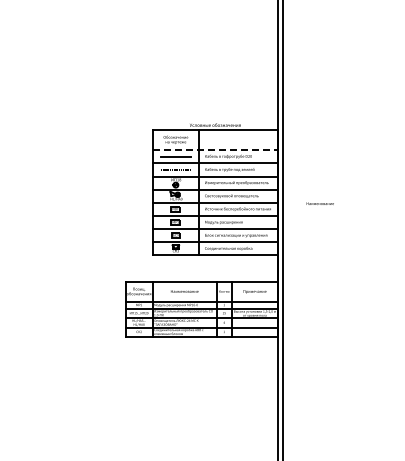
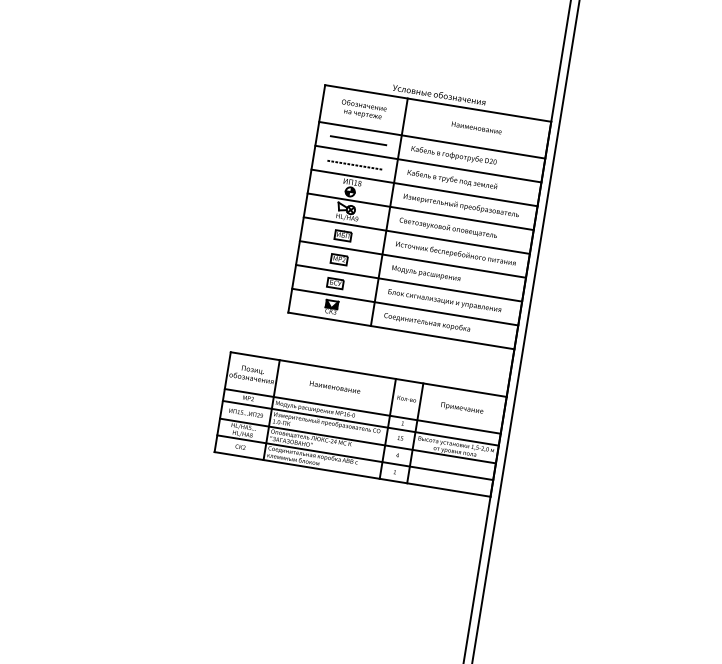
line: (215, 150) -> (432, 140), dashed -> solid
text: (319, 203) -> (475, 127), moved

